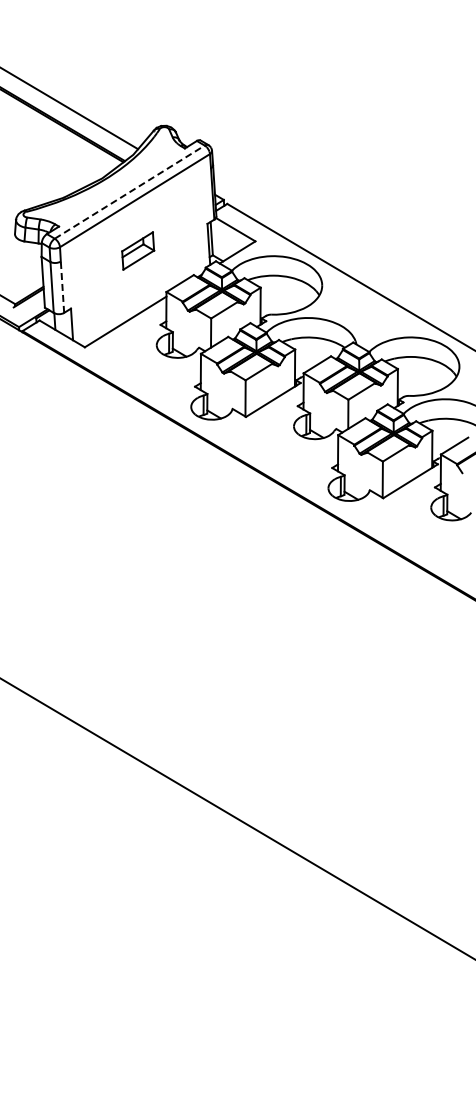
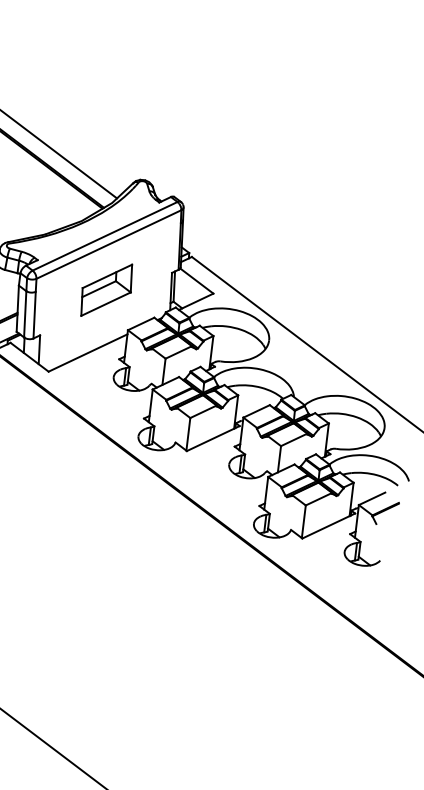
line: (130, 191) -> (105, 235), dashed -> solid
part: (137, 250) -> (106, 289), size x1.67
line: (62, 287) -> (34, 315), dashed -> solid

